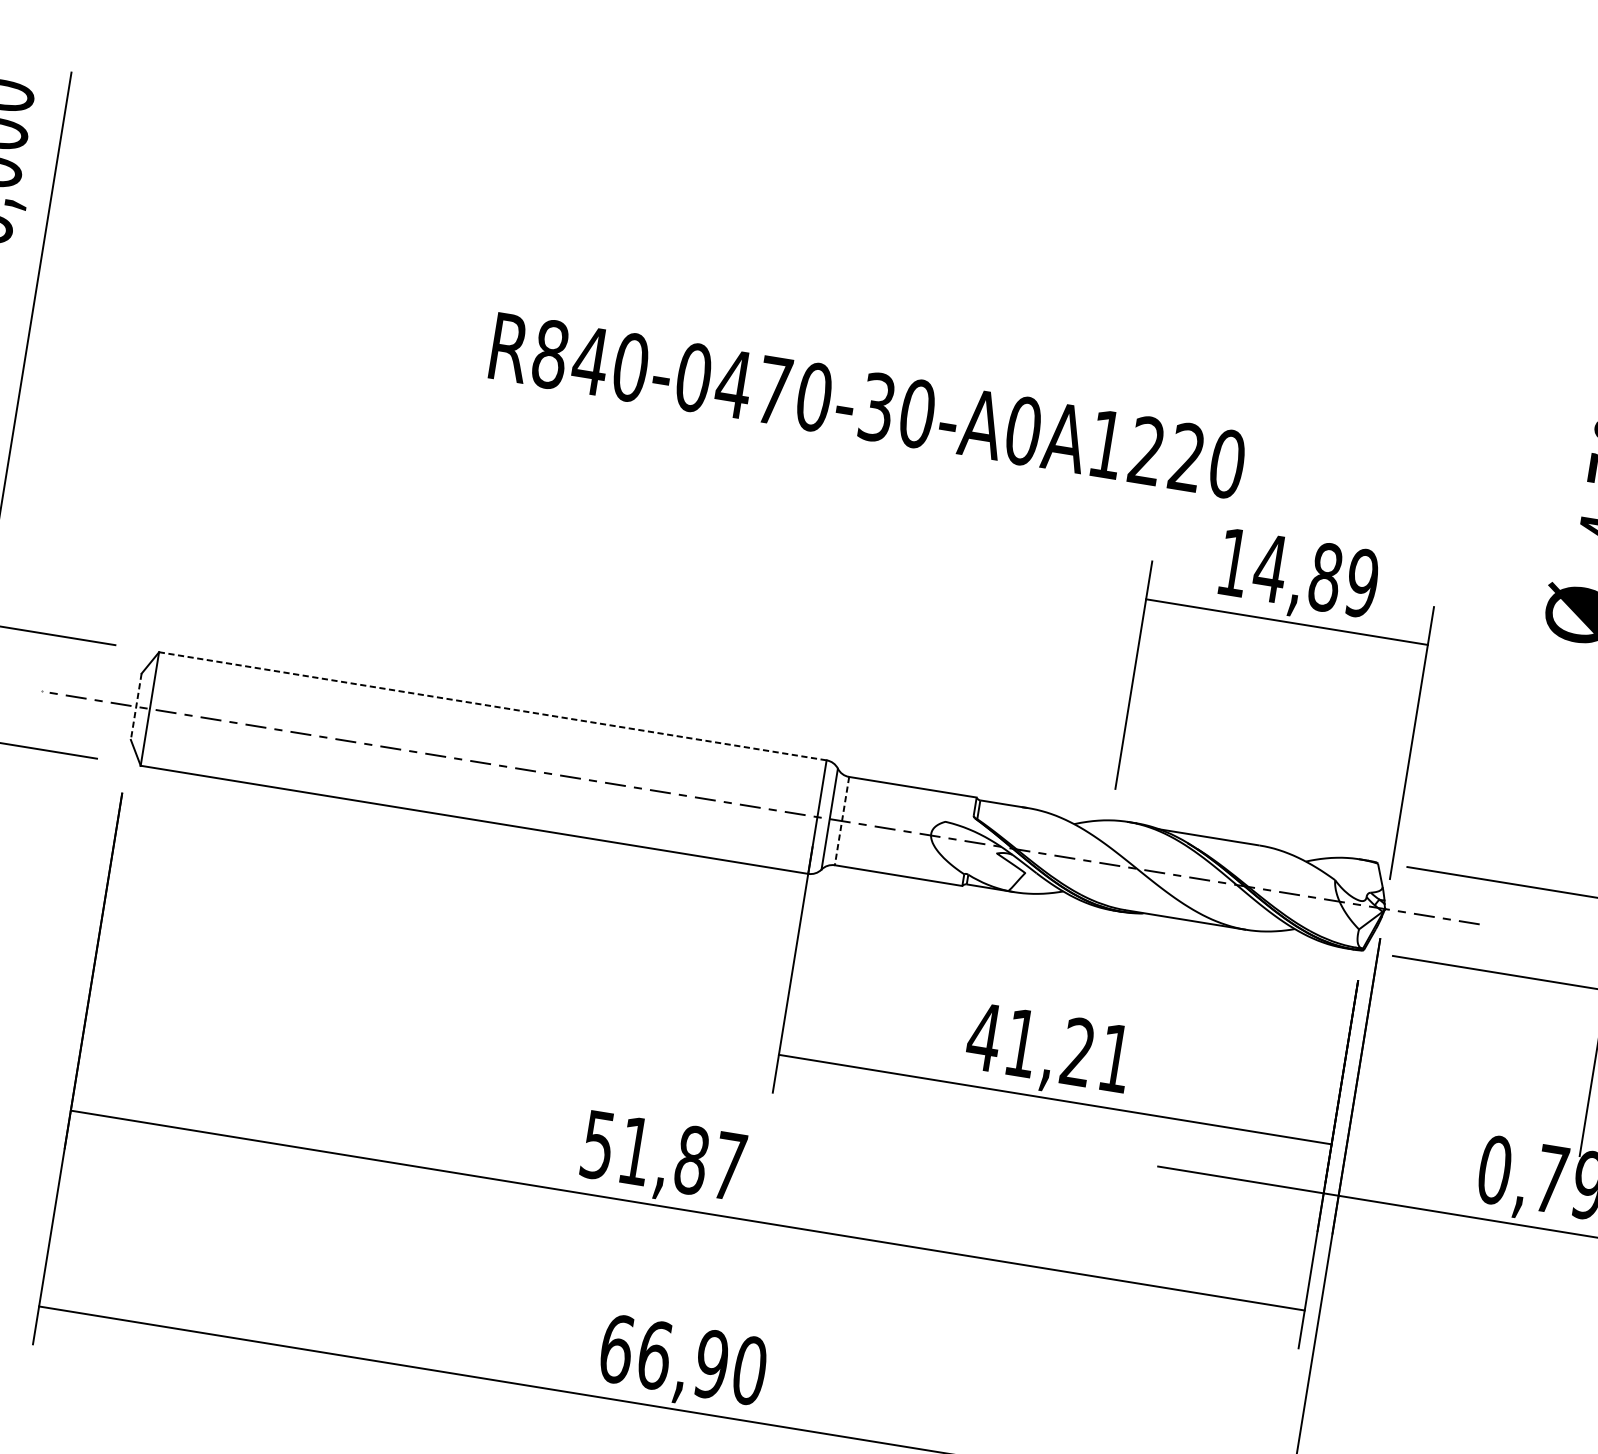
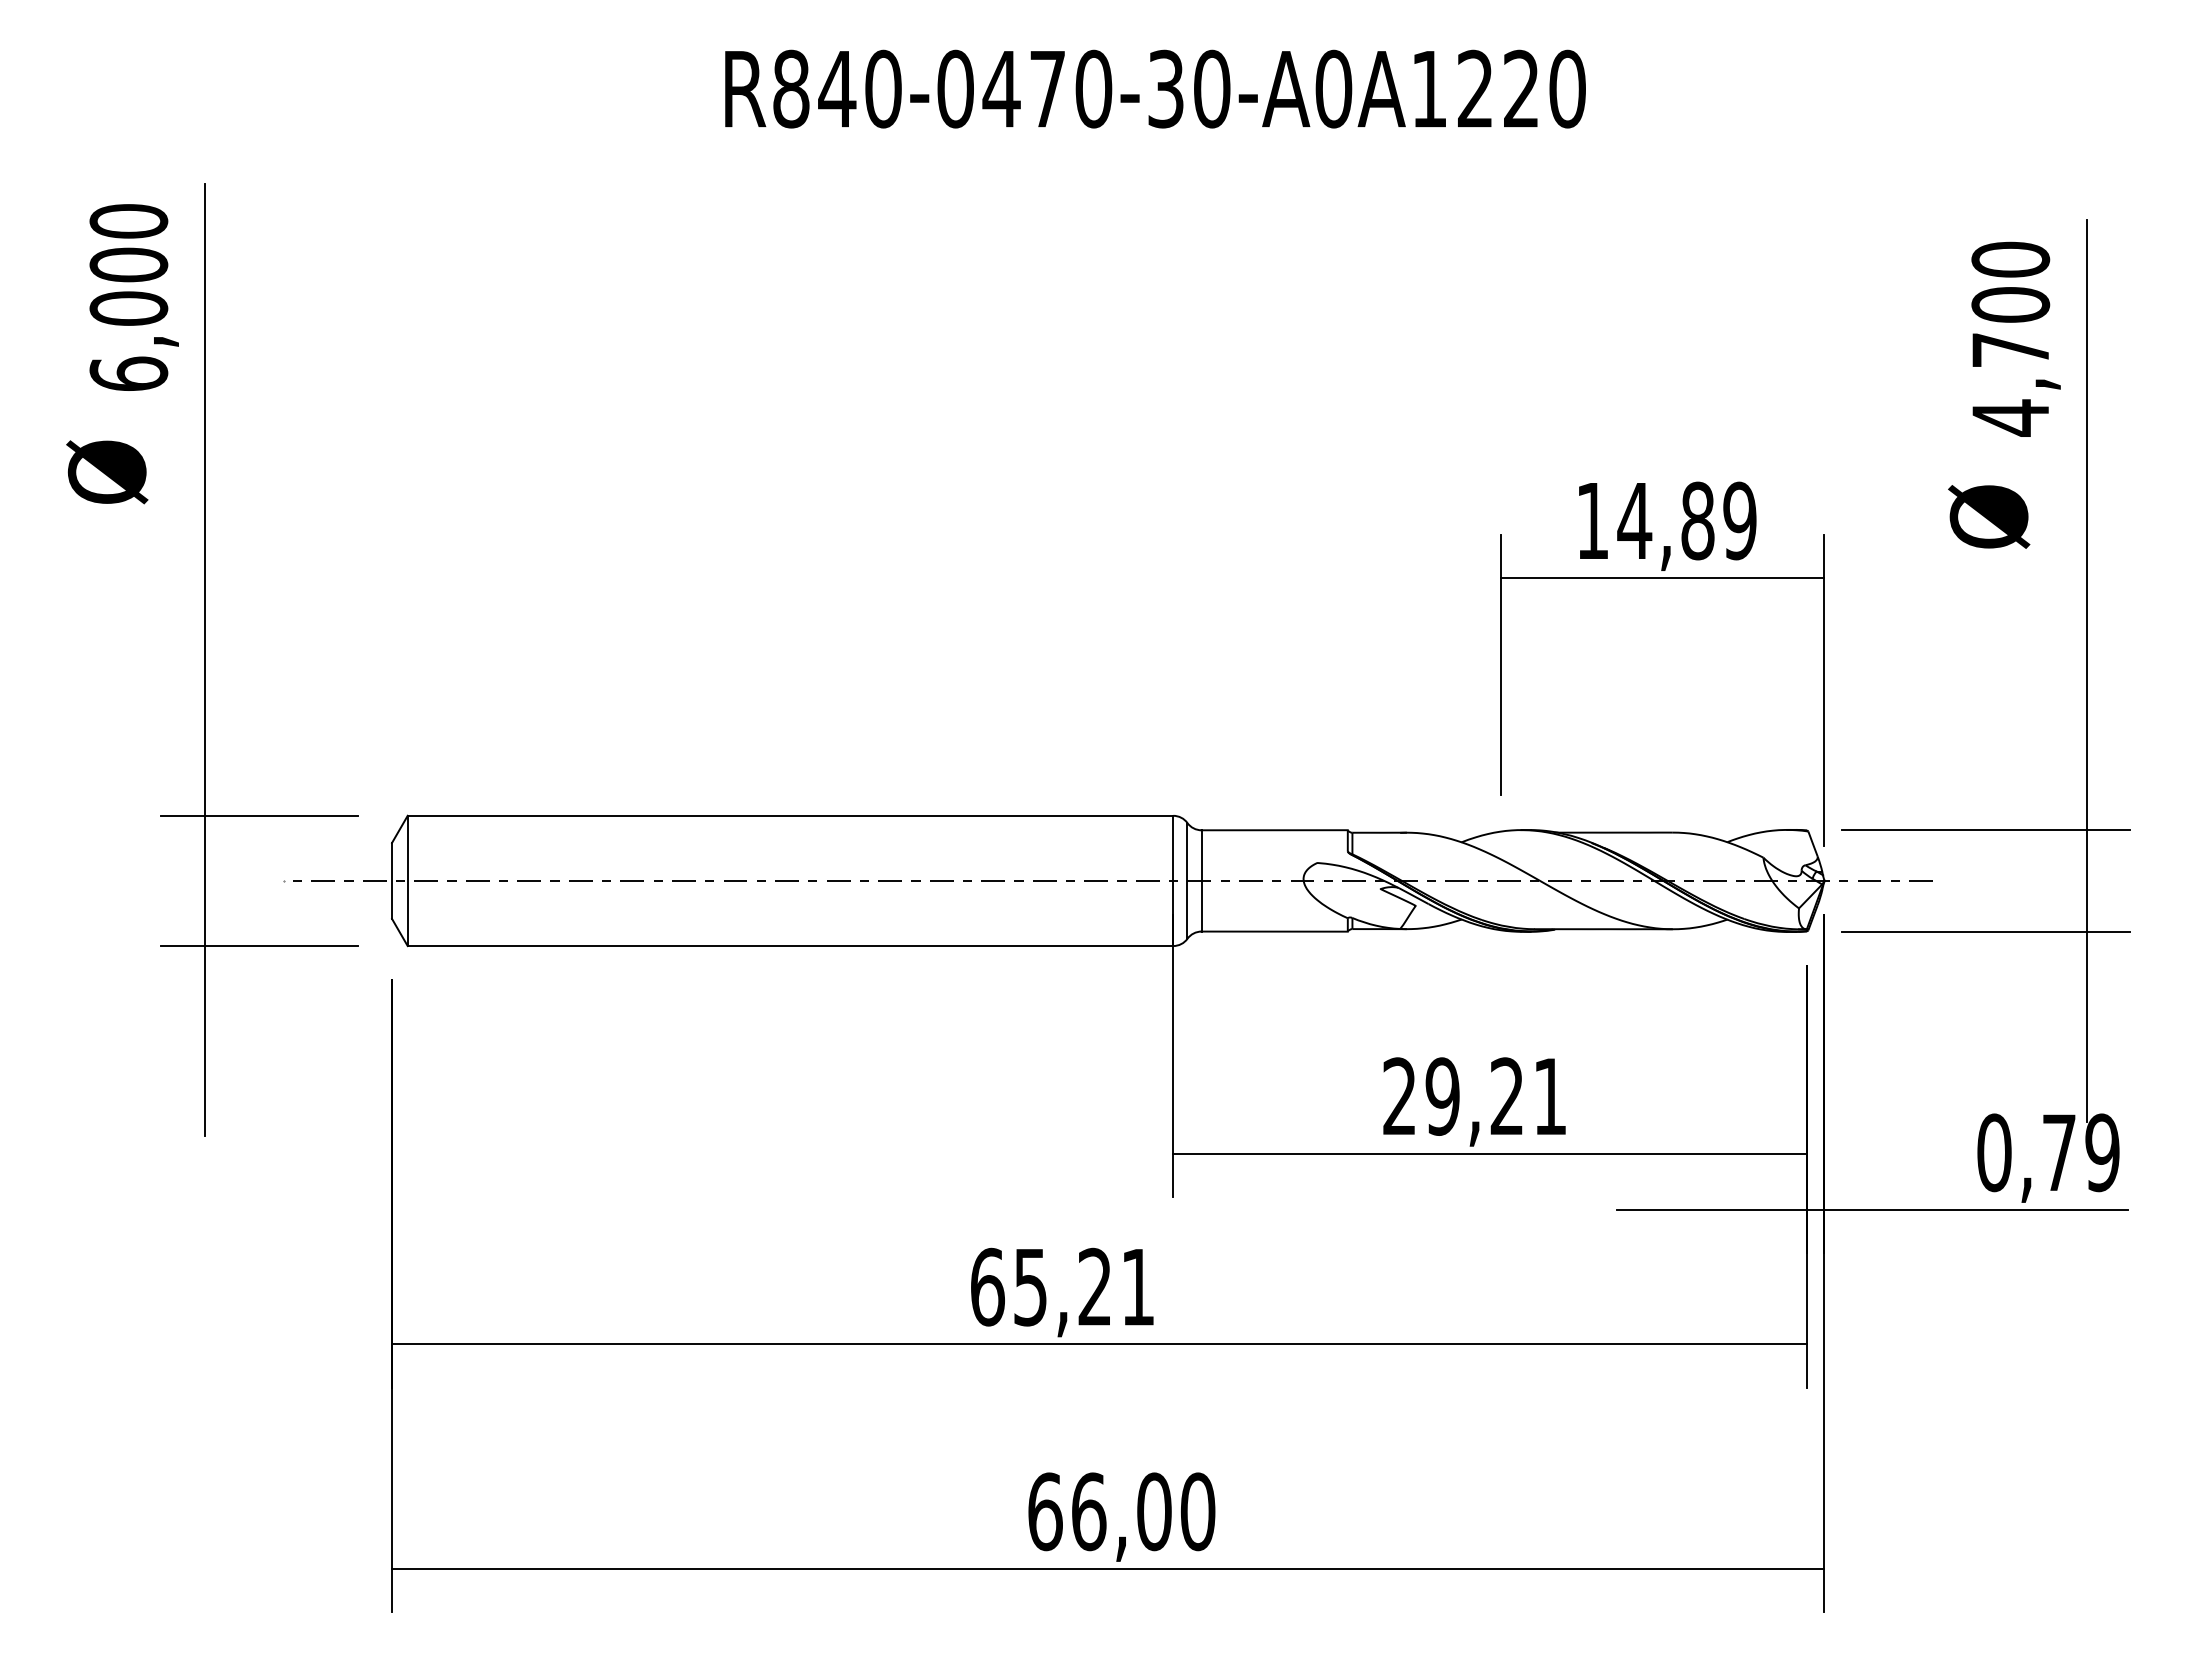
text: (868, 405) -> (1155, 88), moved
line: (136, 706) -> (392, 880), dashed -> solid
line: (492, 706) -> (790, 815), dashed -> solid
line: (842, 820) -> (1201, 880), dashed -> solid
text: (1002, 1039) -> (1420, 1096), 41,21 -> 29,21
text: (663, 1155) -> (1062, 1286), 51,87 -> 65,21
text: (711, 1364) -> (1154, 1511), 66,90 -> 66,00

